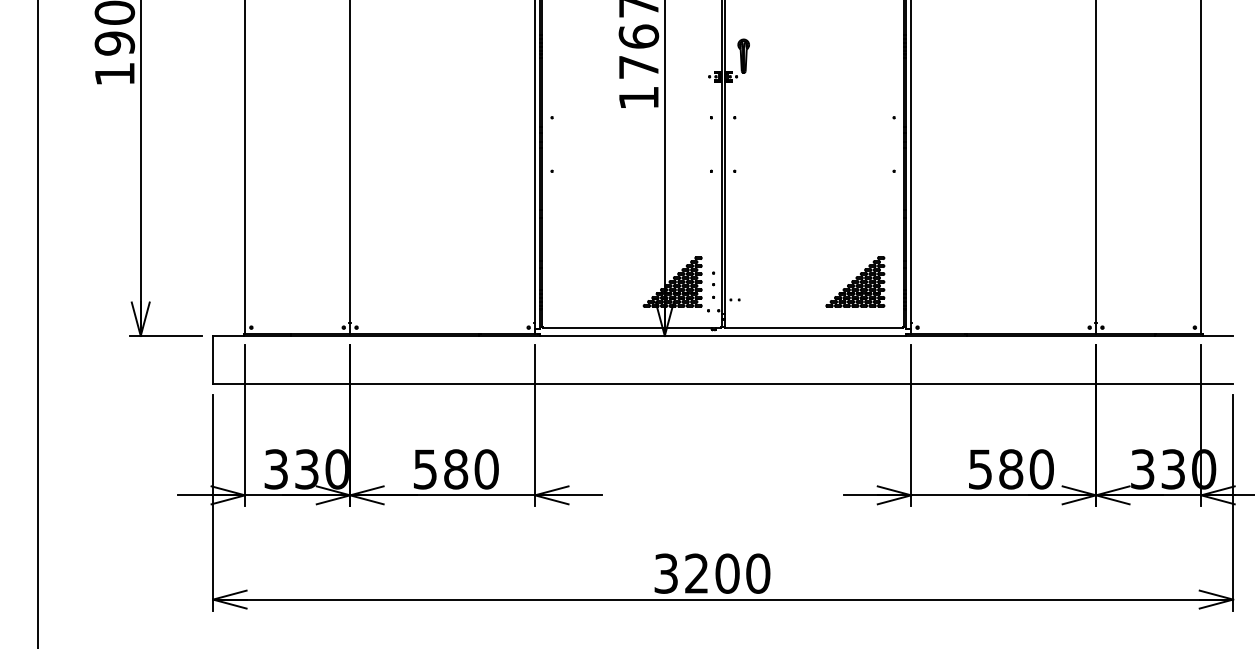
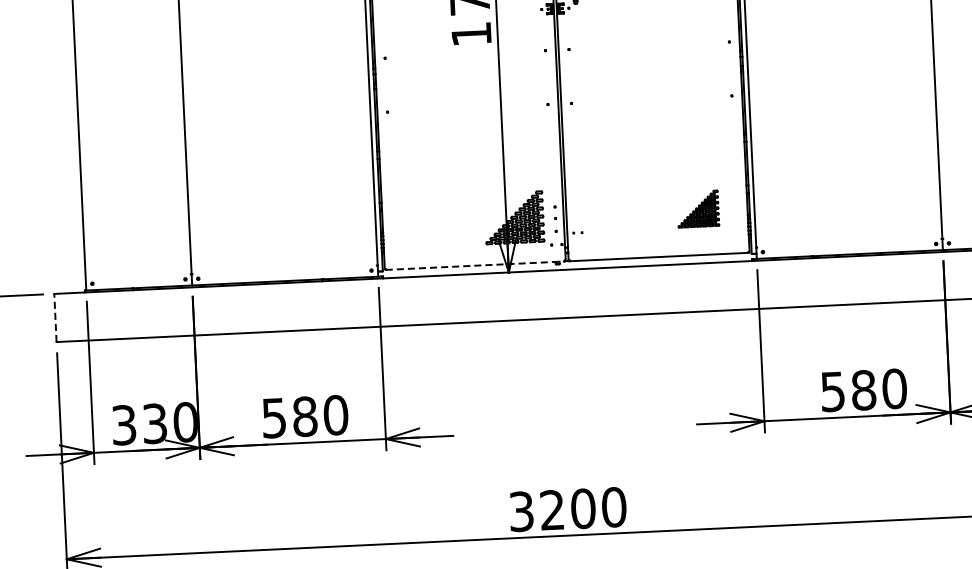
part: (855, 281) -> (698, 208), size x0.7
line: (631, 327) -> (474, 265), solid -> dashed
line: (213, 359) -> (55, 317), solid -> dashed

